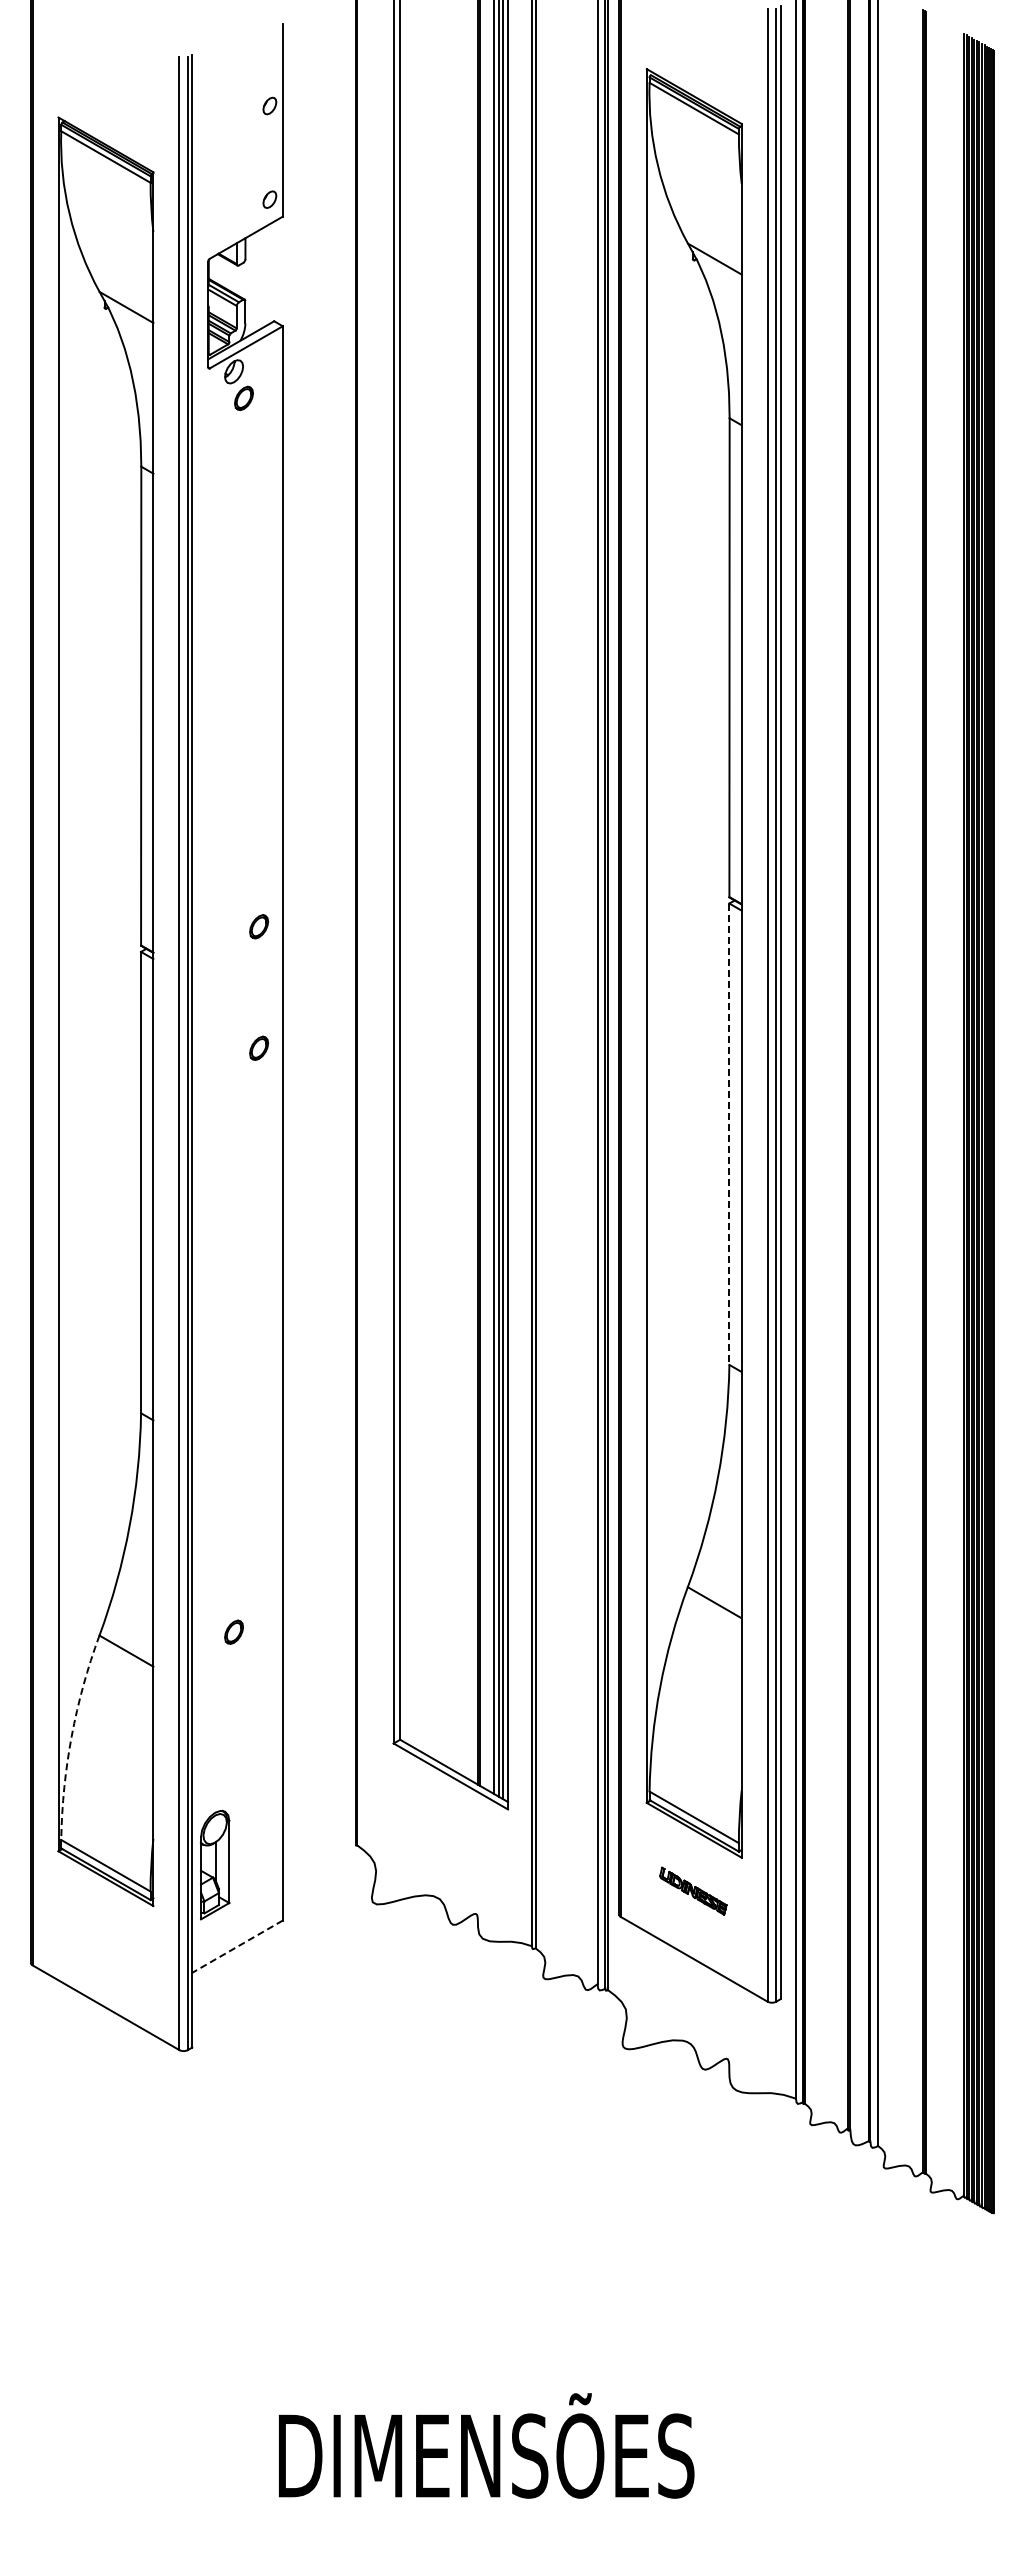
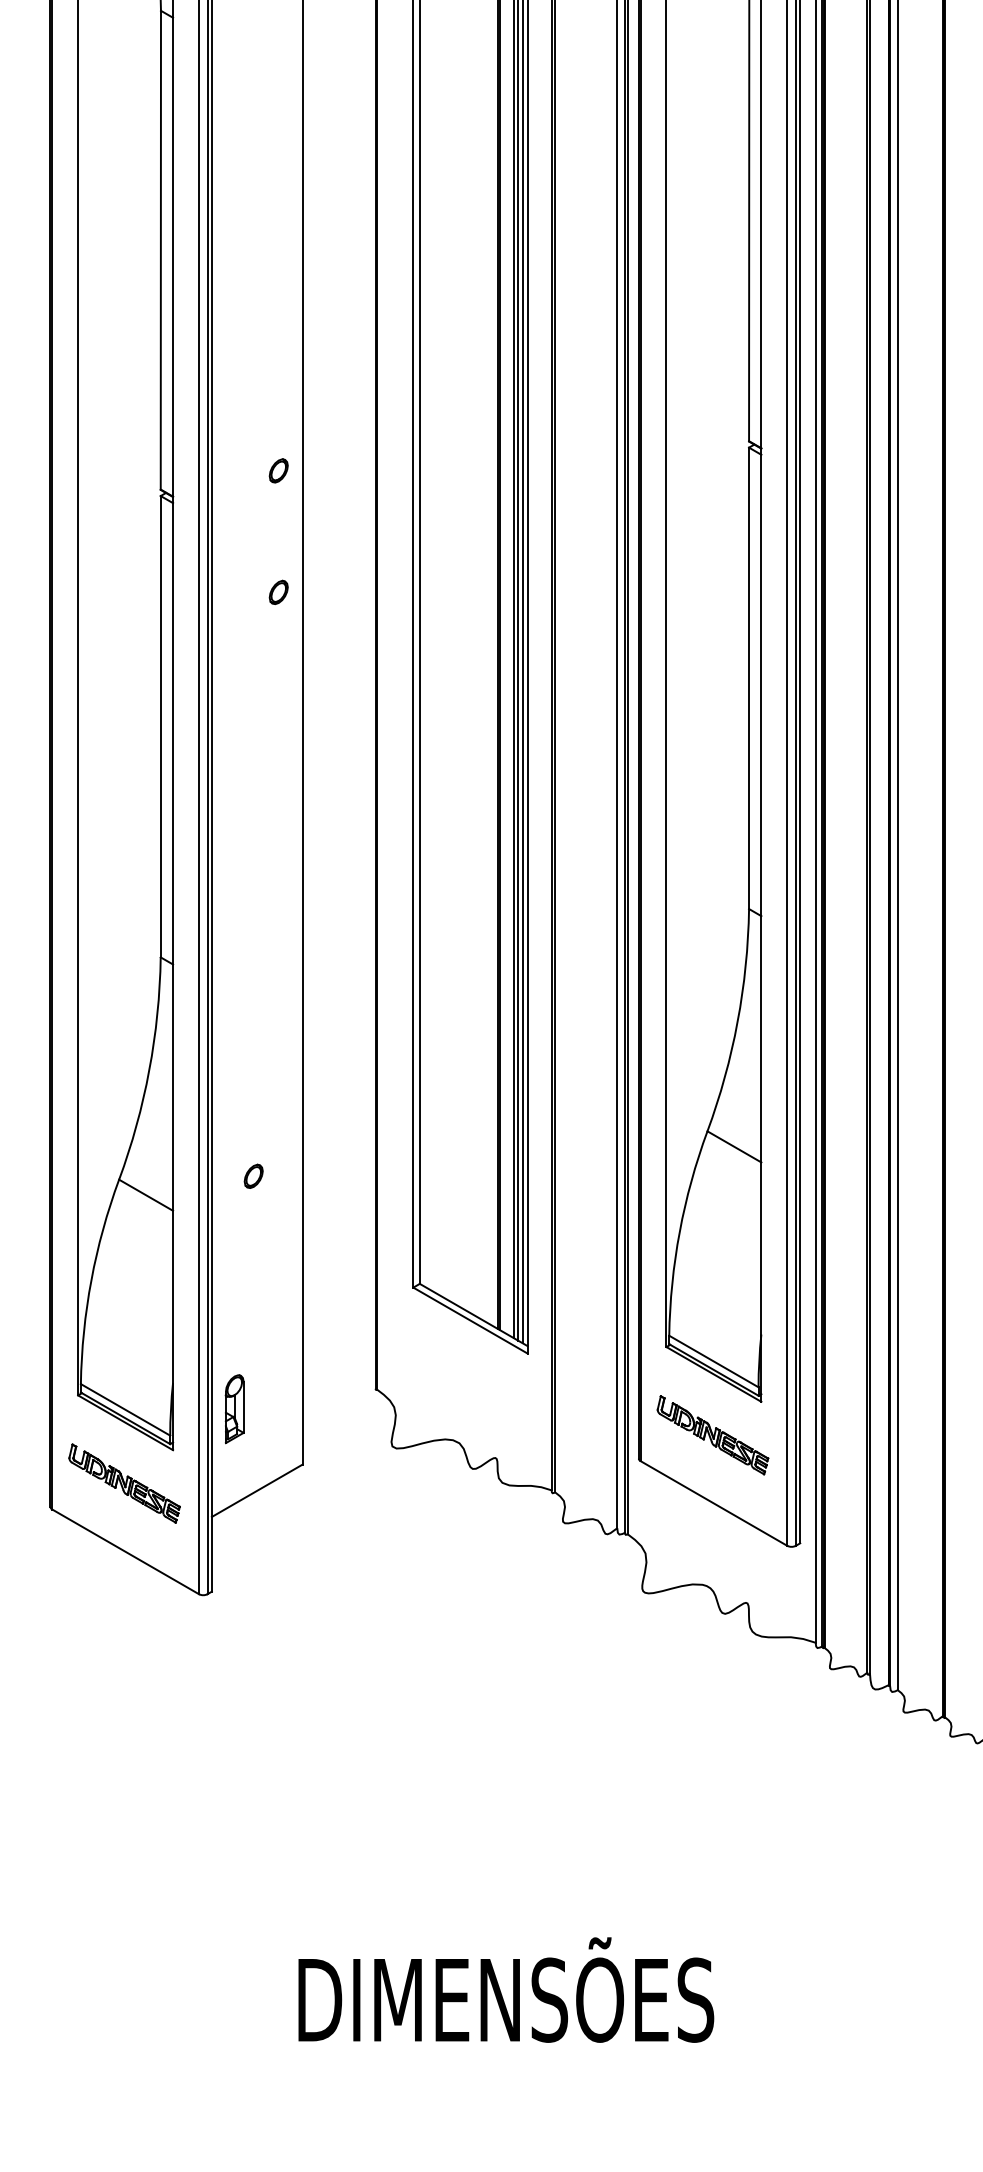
line: (729, 1134) -> (749, 678), dashed -> solid
arc: (71, 1736) -> (91, 1280), dashed -> solid
part: (214, 1864) -> (234, 1408), size x0.62
part: (693, 1891) -> (713, 1435), size x1.67
part: (104, 1939) -> (124, 1483), added
line: (237, 1946) -> (257, 1490), dashed -> solid

